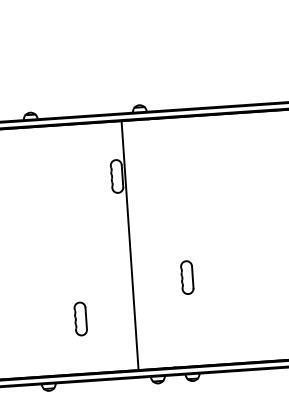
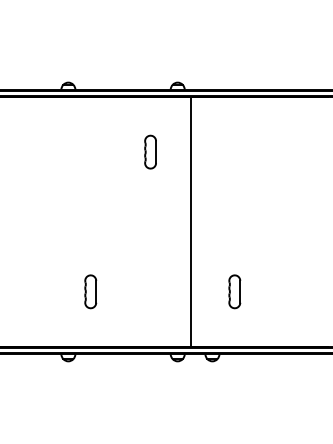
line: (129, 245) -> (190, 221), moved
part: (186, 277) -> (234, 291), moved
part: (80, 318) -> (90, 291), moved

